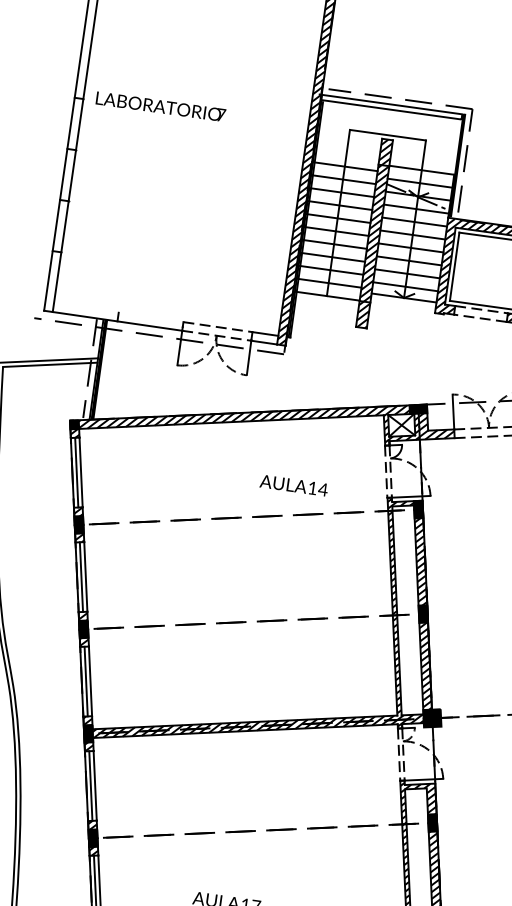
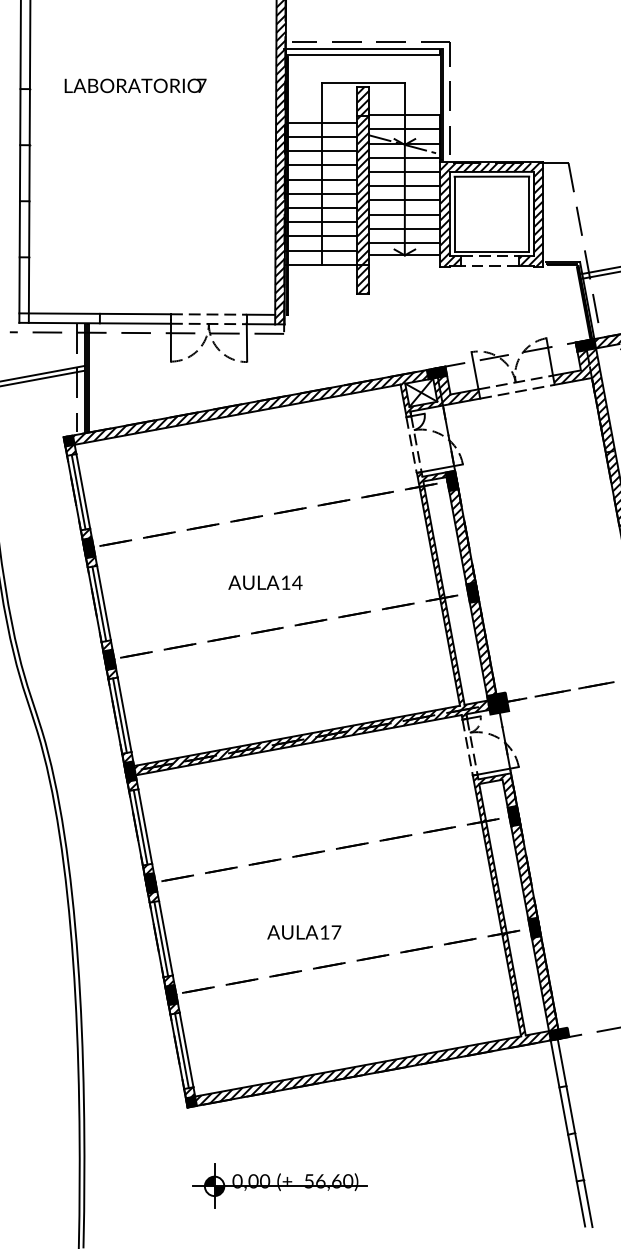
text: (160, 106) -> (135, 85), moved
line: (114, 311) -> (95, 313), added
text: (294, 485) -> (265, 582), moved

